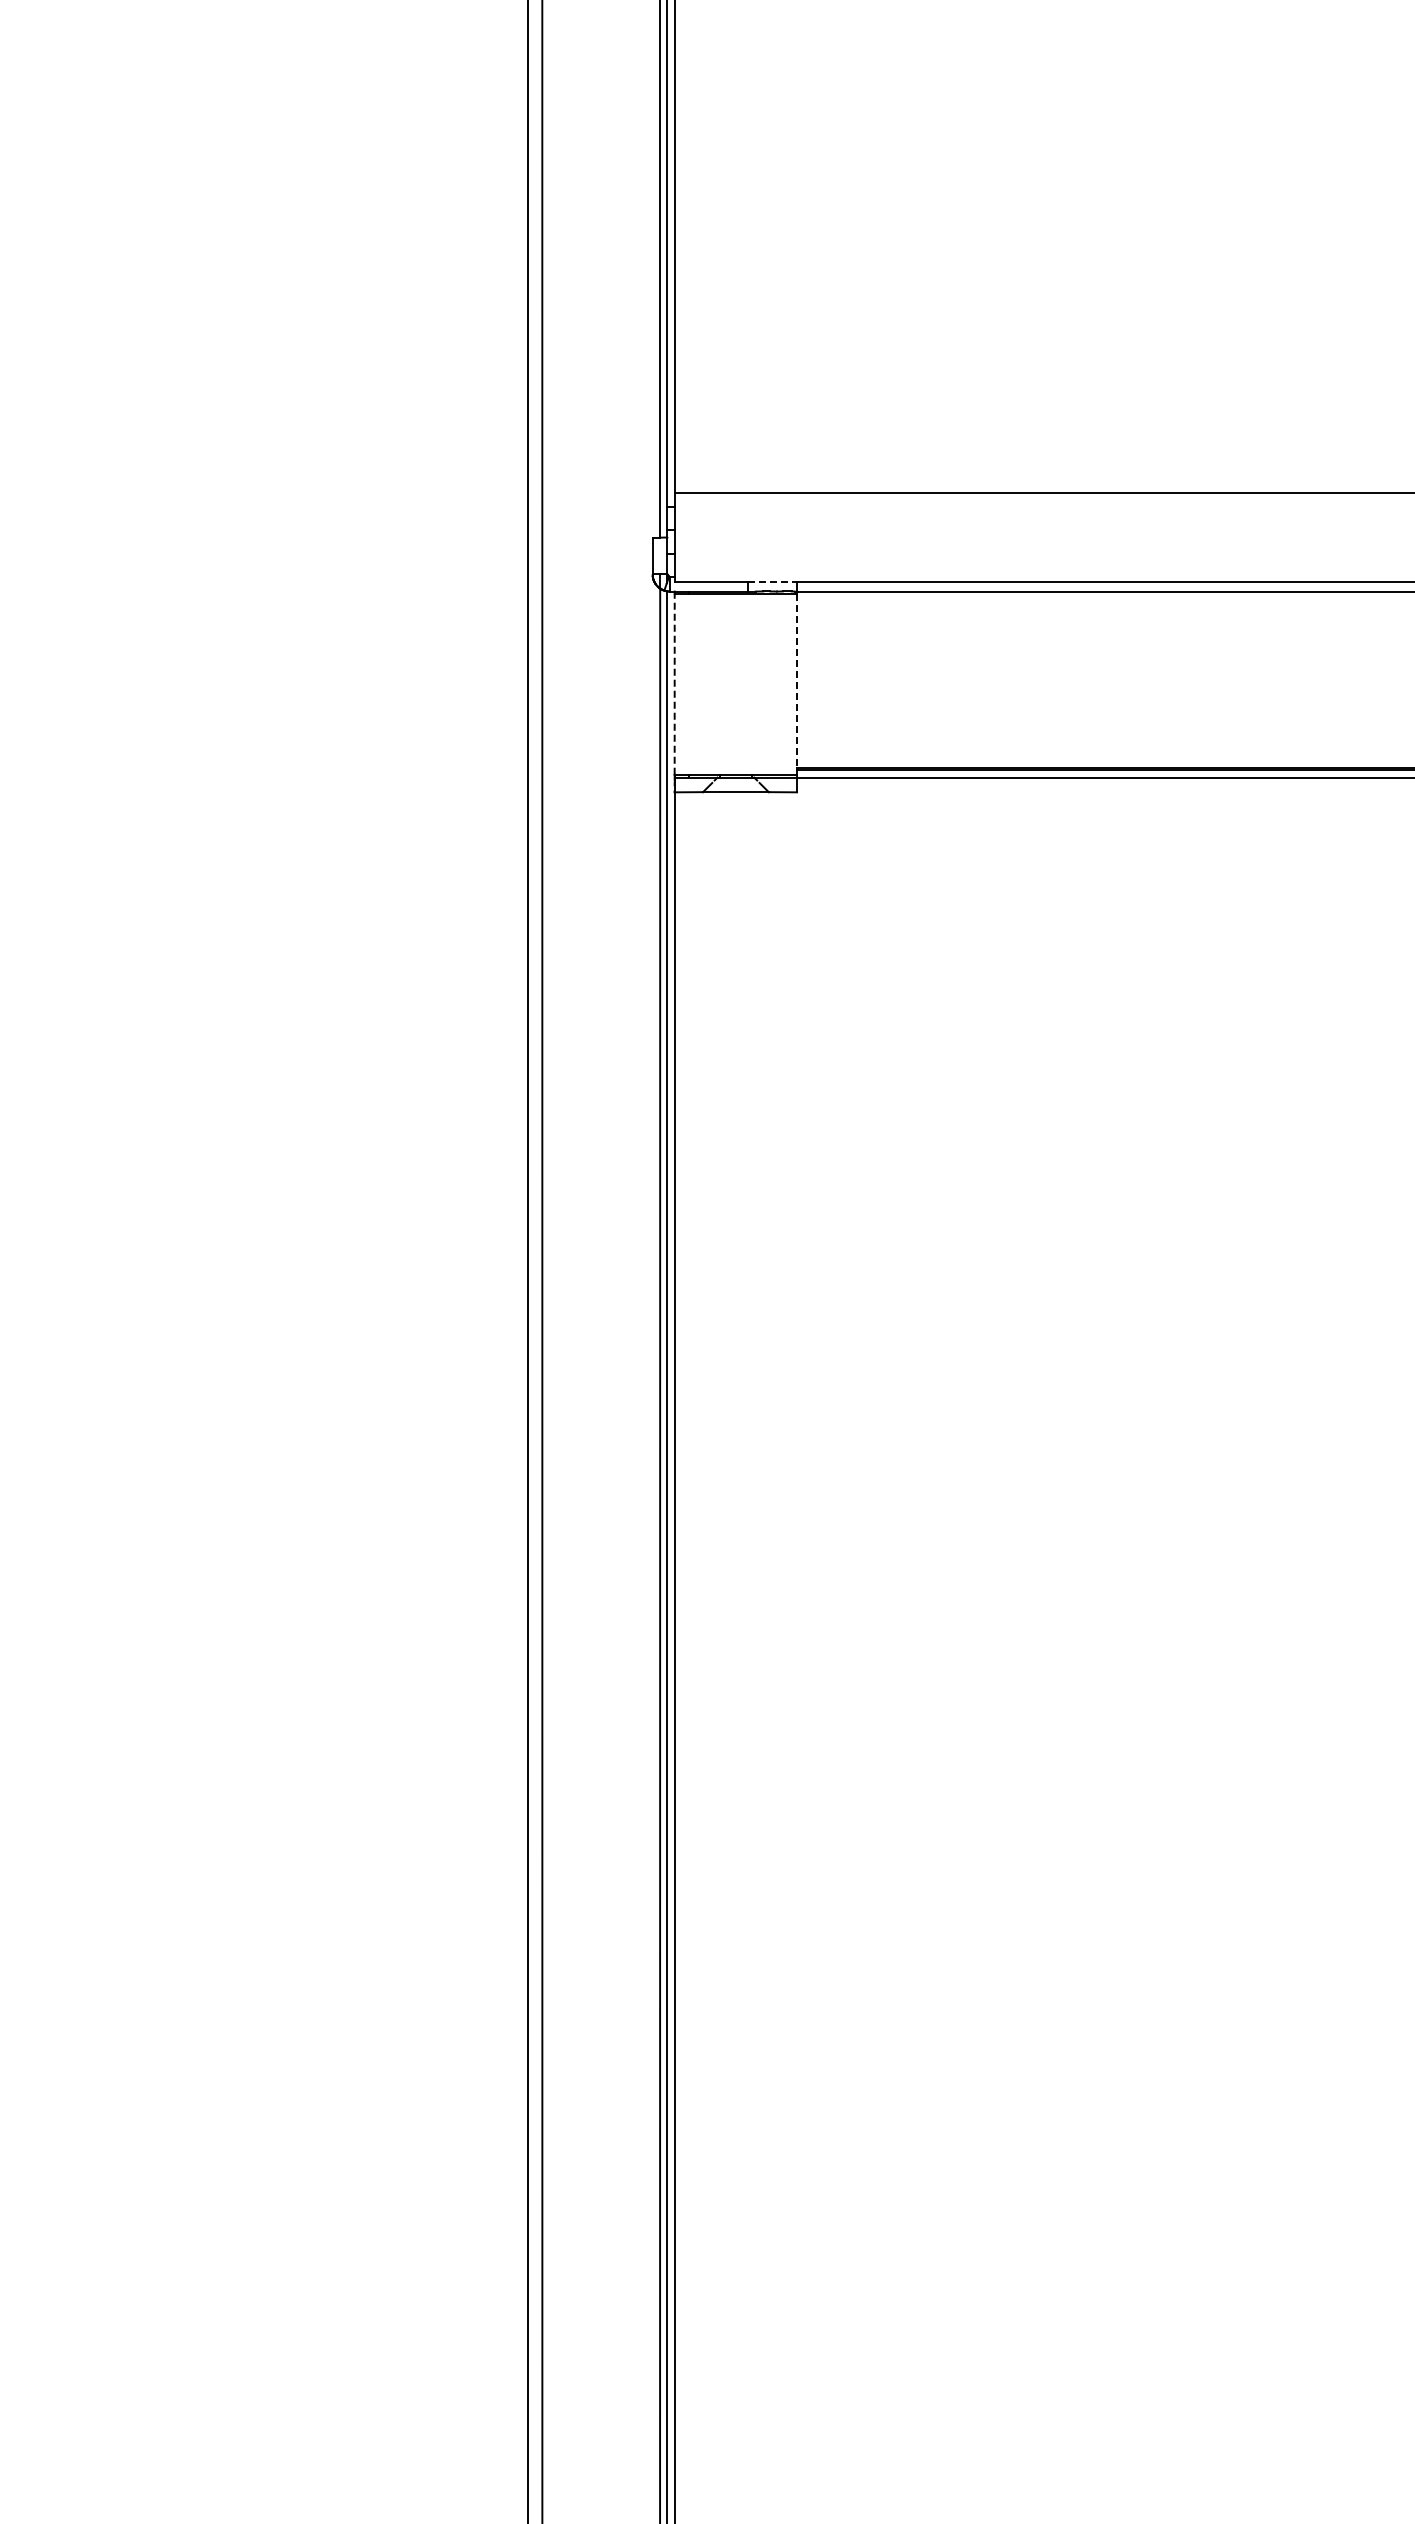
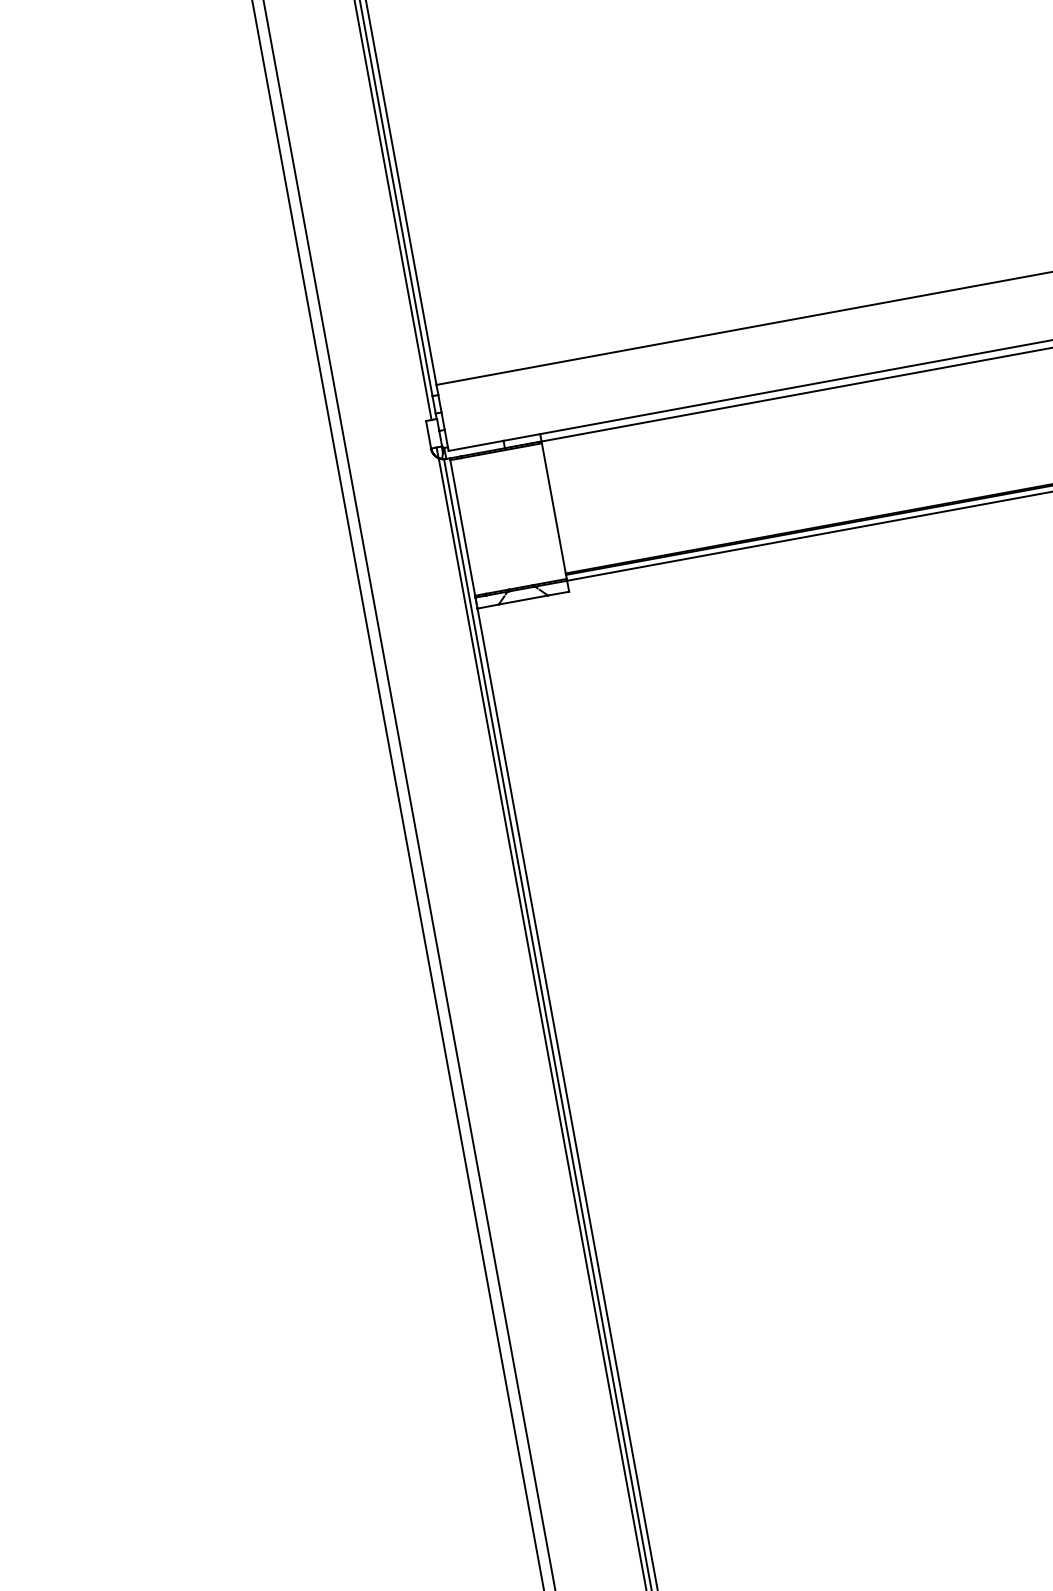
line: (773, 581) -> (522, 437), dashed -> solid
line: (797, 680) -> (554, 508), dashed -> solid
line: (674, 683) -> (462, 527), dashed -> solid

